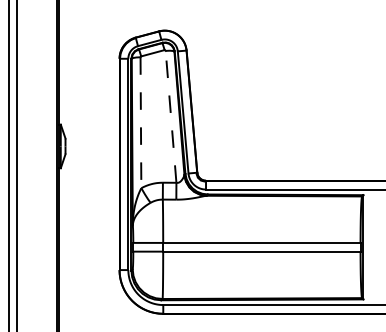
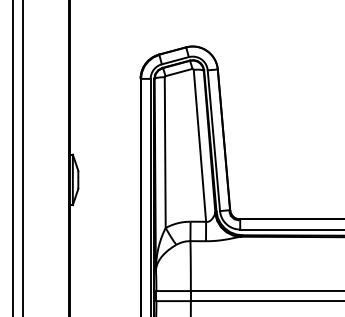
line: (171, 116) -> (200, 145), dashed -> solid
line: (140, 123) -> (164, 153), dashed -> solid

